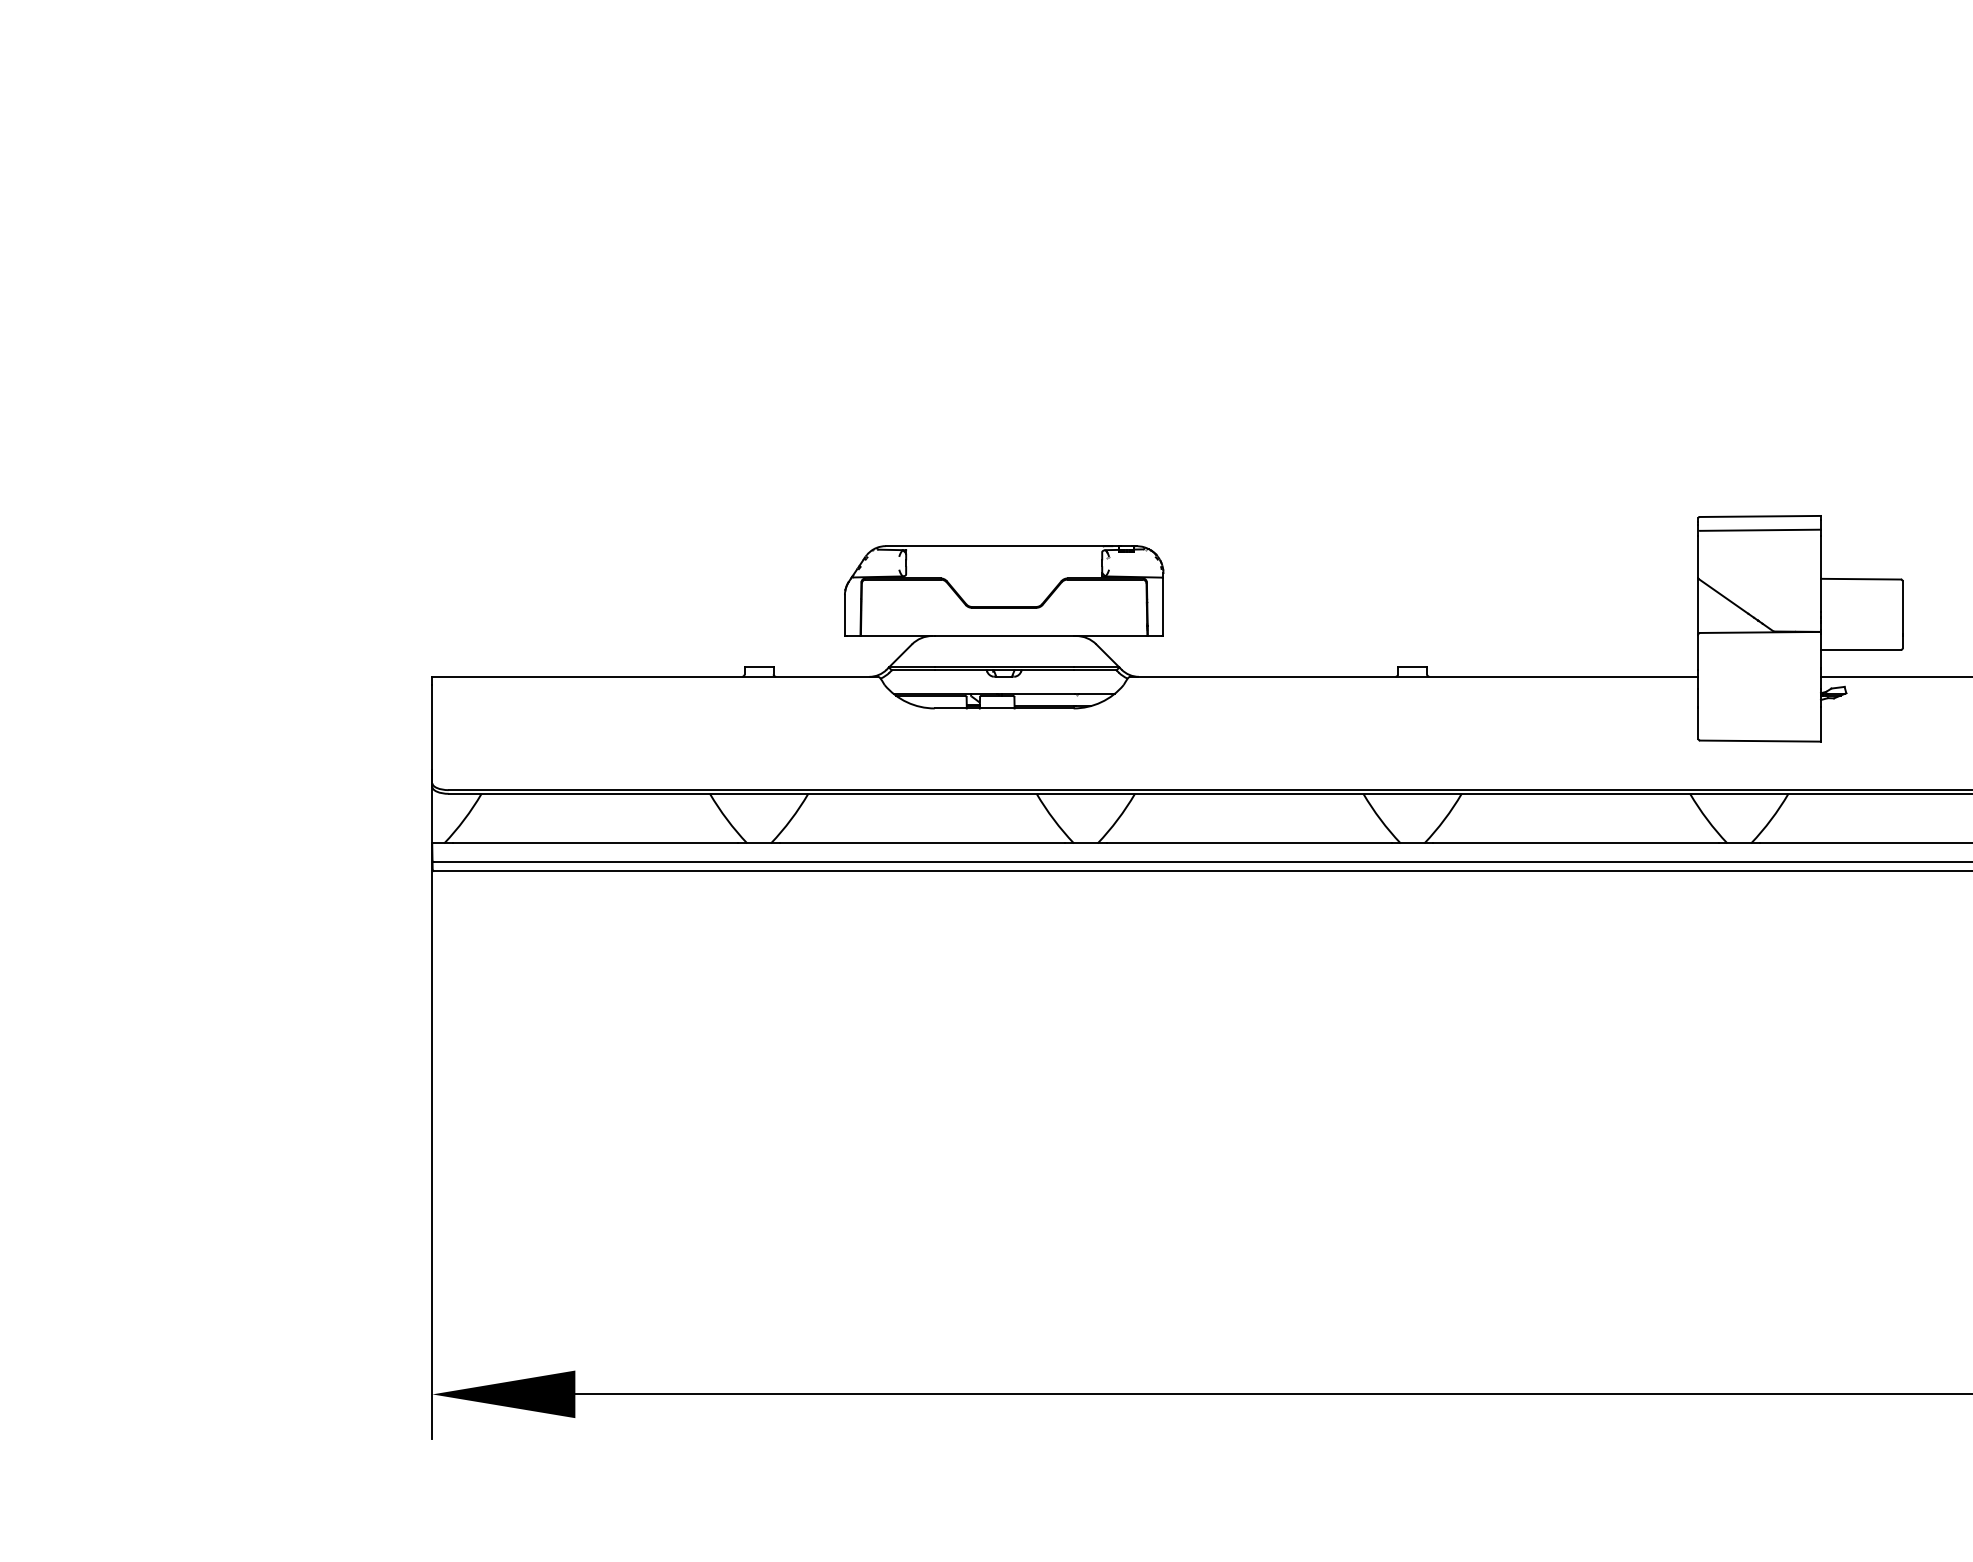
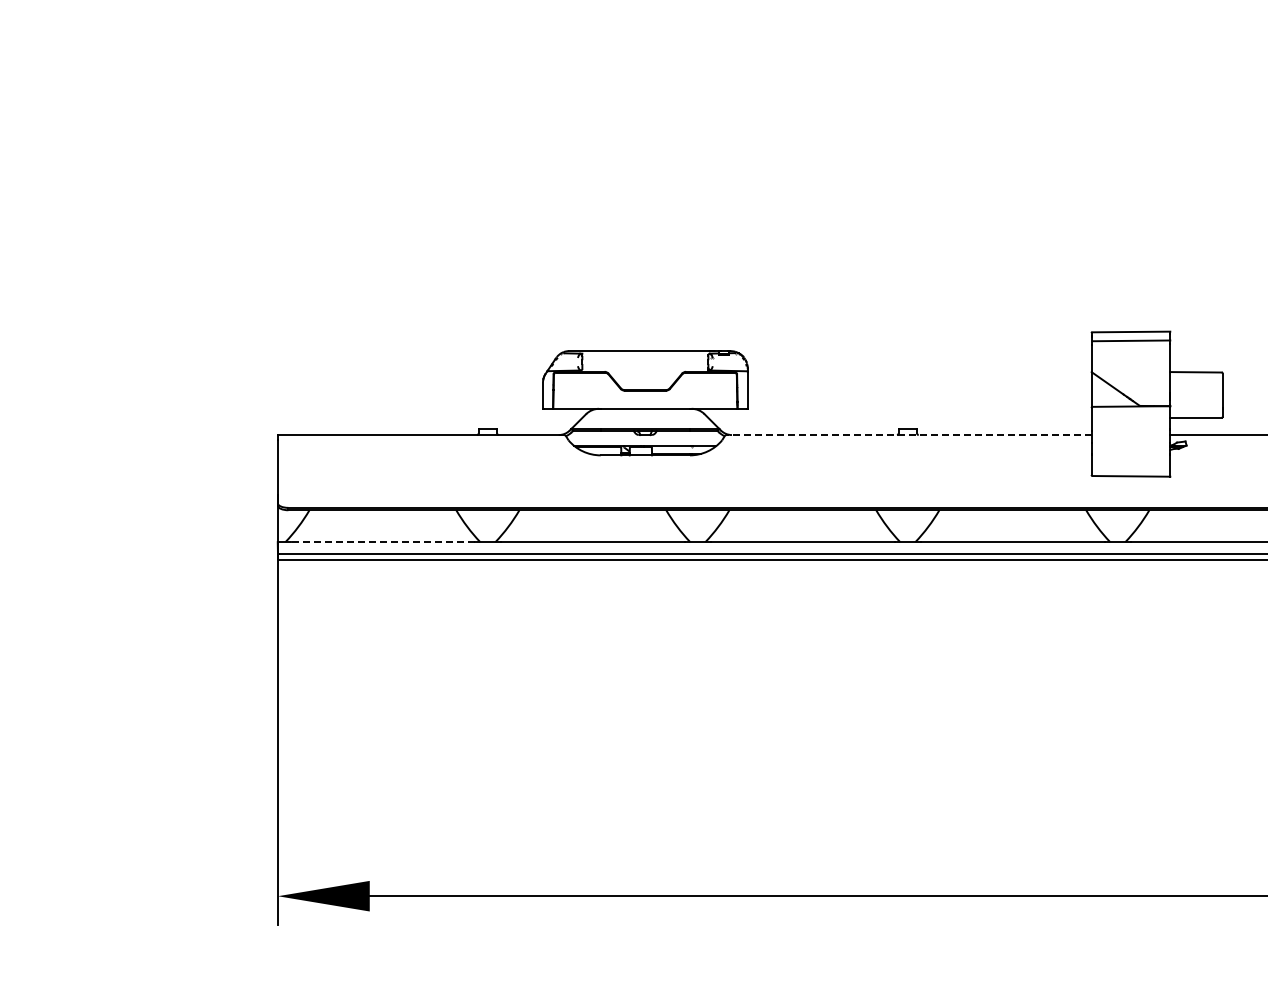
line: (1413, 677) -> (908, 435), solid -> dashed
line: (595, 844) -> (382, 542), solid -> dashed

